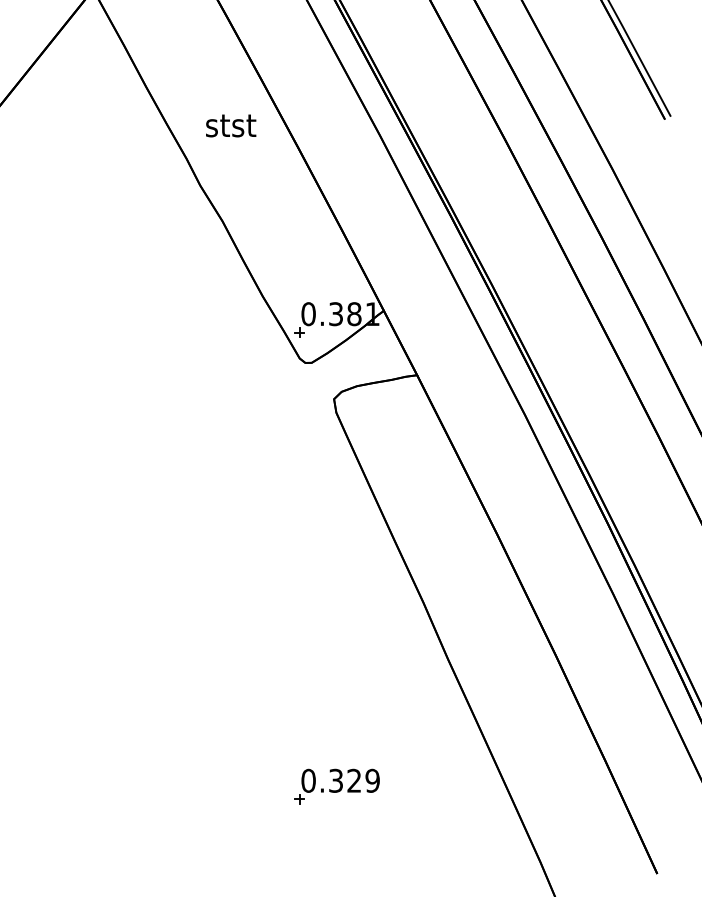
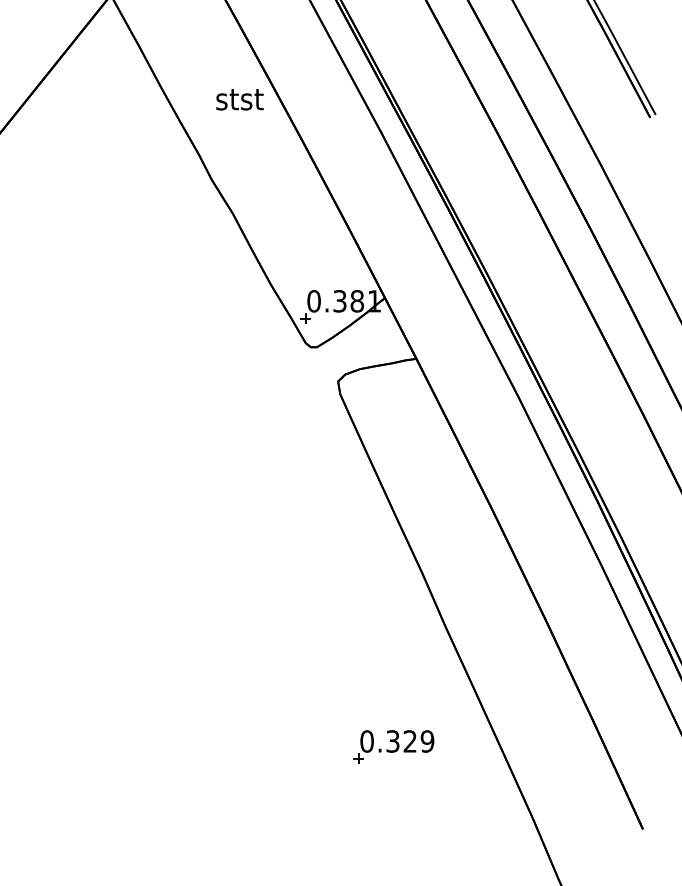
text: (230, 125) -> (239, 99), moved
part: (336, 786) -> (393, 746), moved

